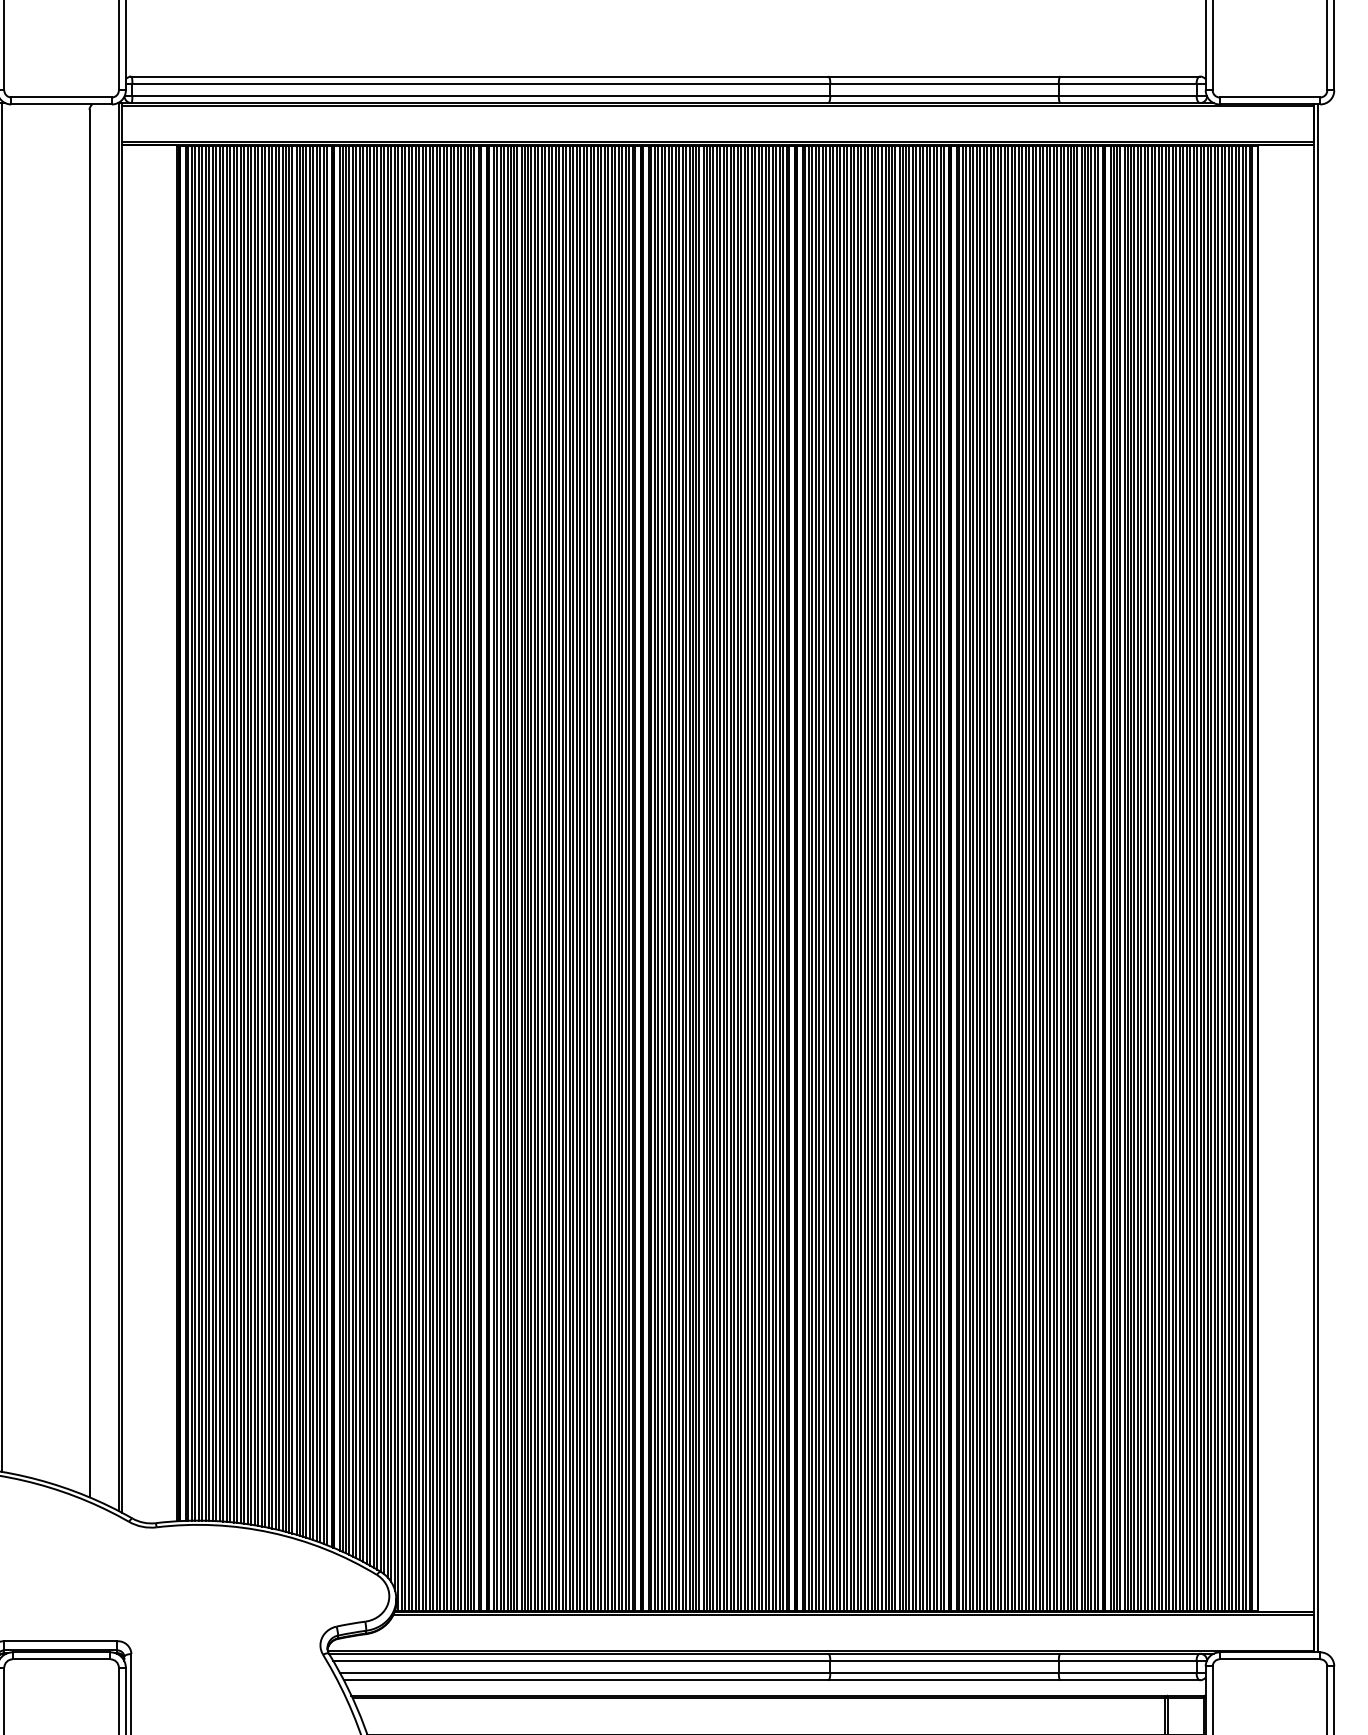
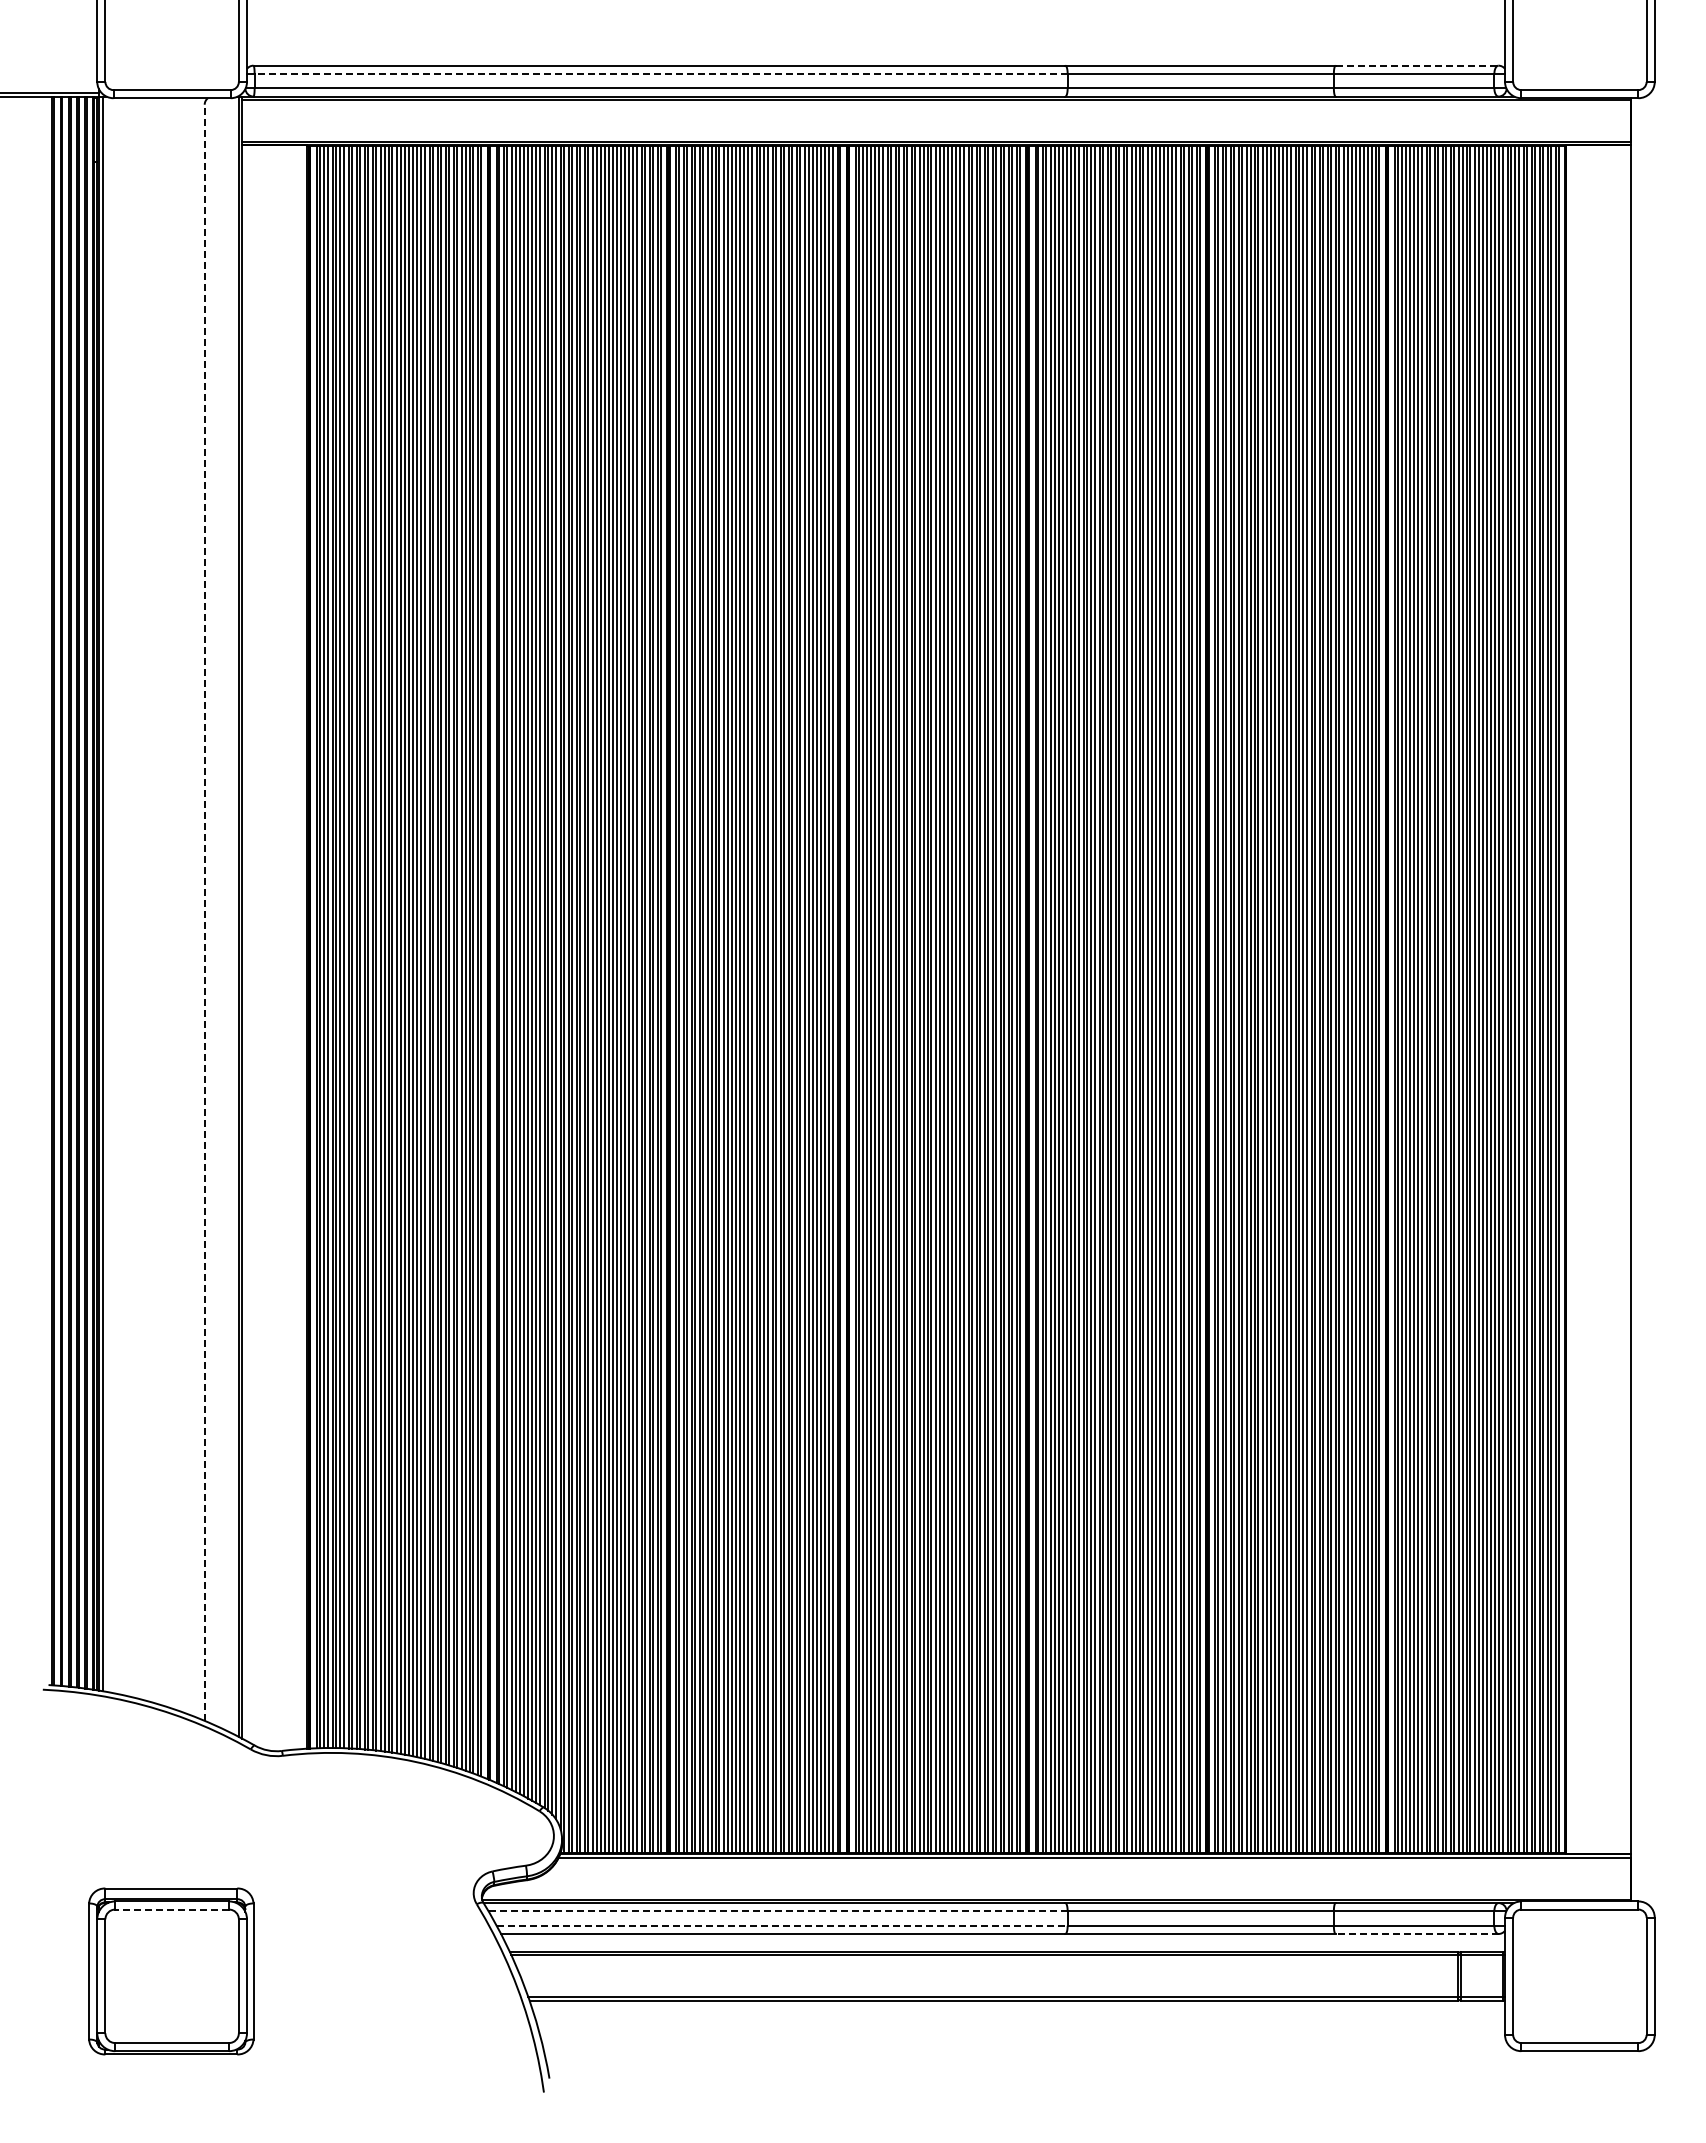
line: (1130, 76) -> (1417, 65), solid -> dashed
line: (481, 83) -> (661, 73), solid -> dashed
line: (89, 803) -> (204, 912), solid -> dashed
line: (1317, 878) -> (1635, 999), removed
line: (61, 1659) -> (172, 1909), solid -> dashed
line: (582, 1660) -> (778, 1911), solid -> dashed
line: (585, 1673) -> (782, 1925), solid -> dashed
line: (1129, 1679) -> (1416, 1933), solid -> dashed

